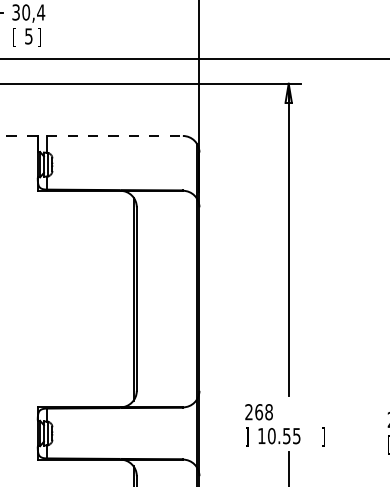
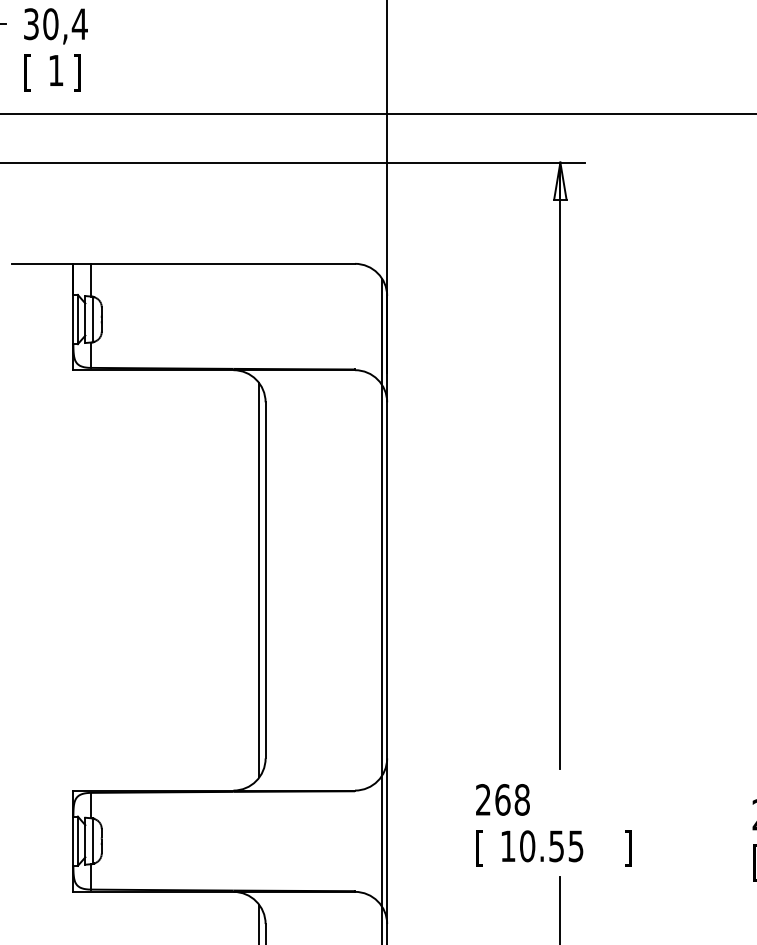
text: (28, 36) -> (55, 70), 5 -> 1
line: (95, 135) -> (185, 262), dashed -> solid
text: (246, 436) -> (478, 847), ] -> [

